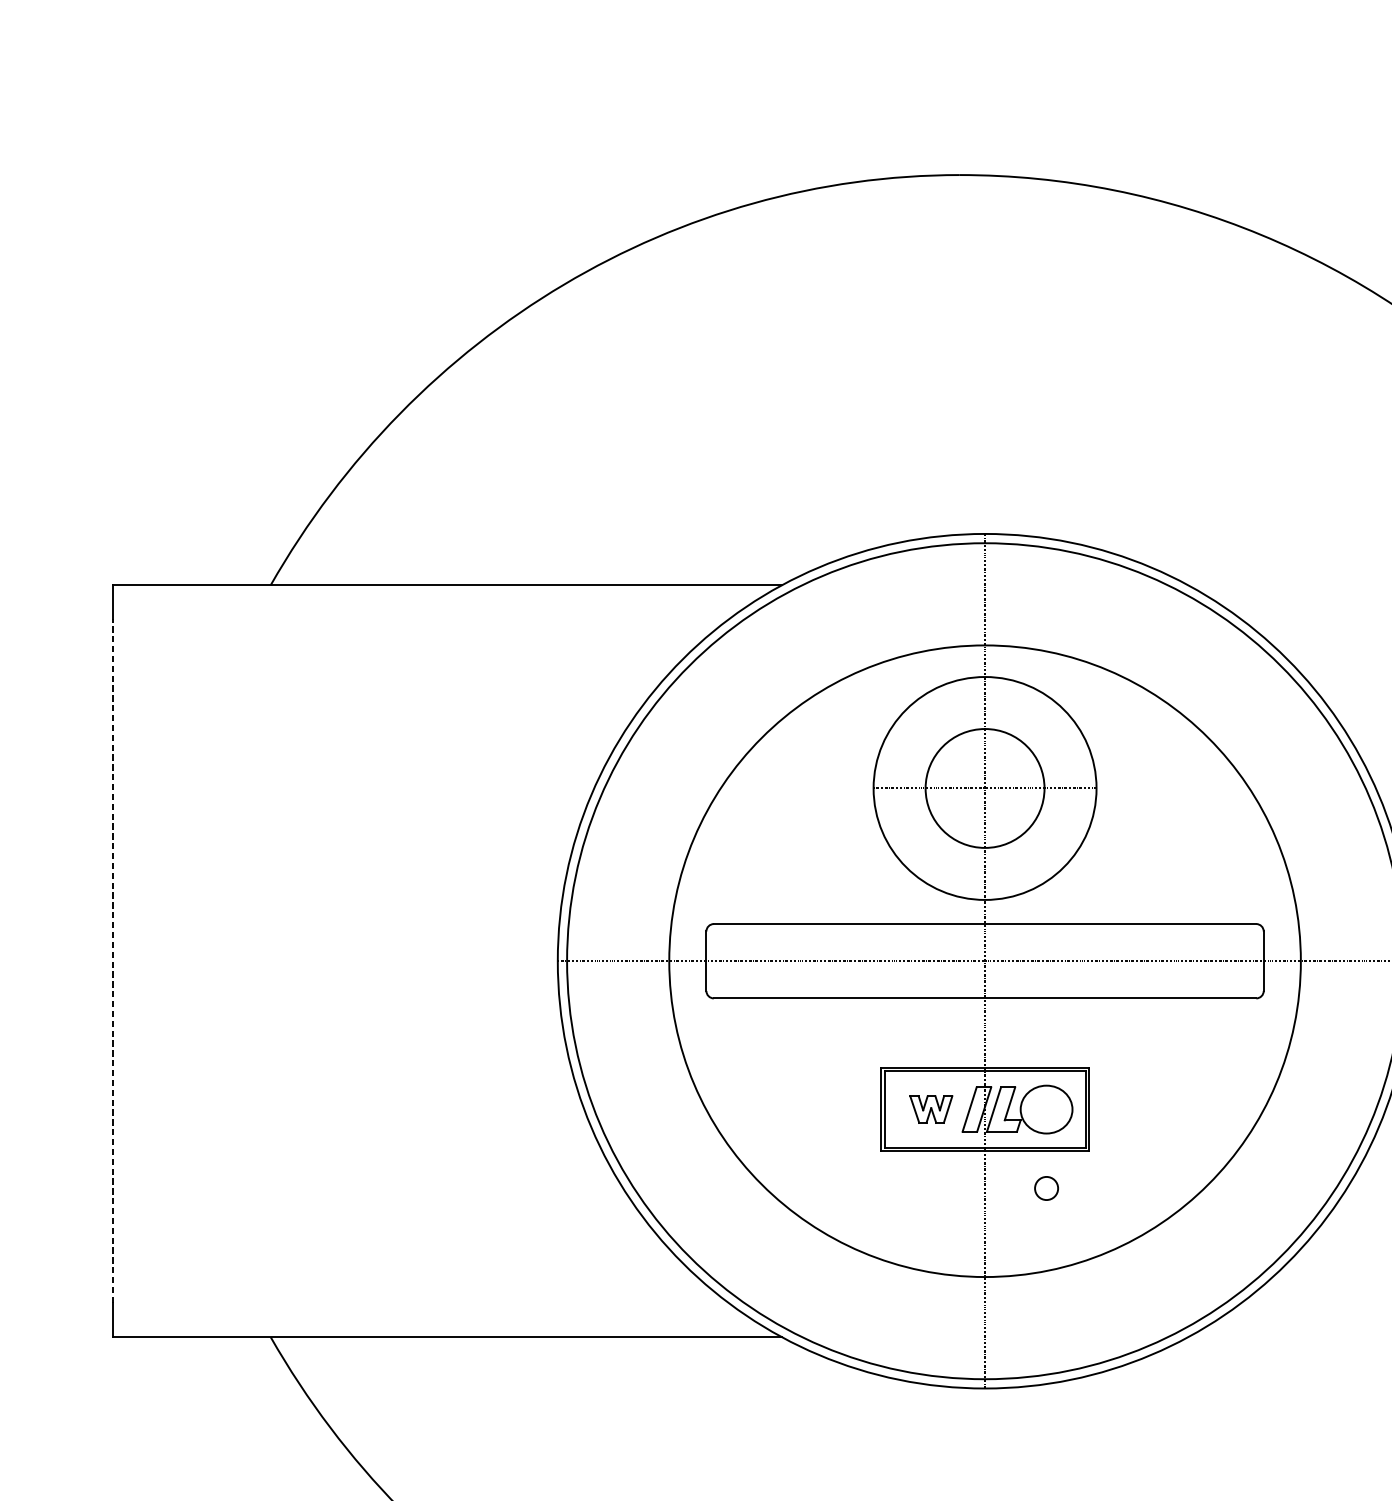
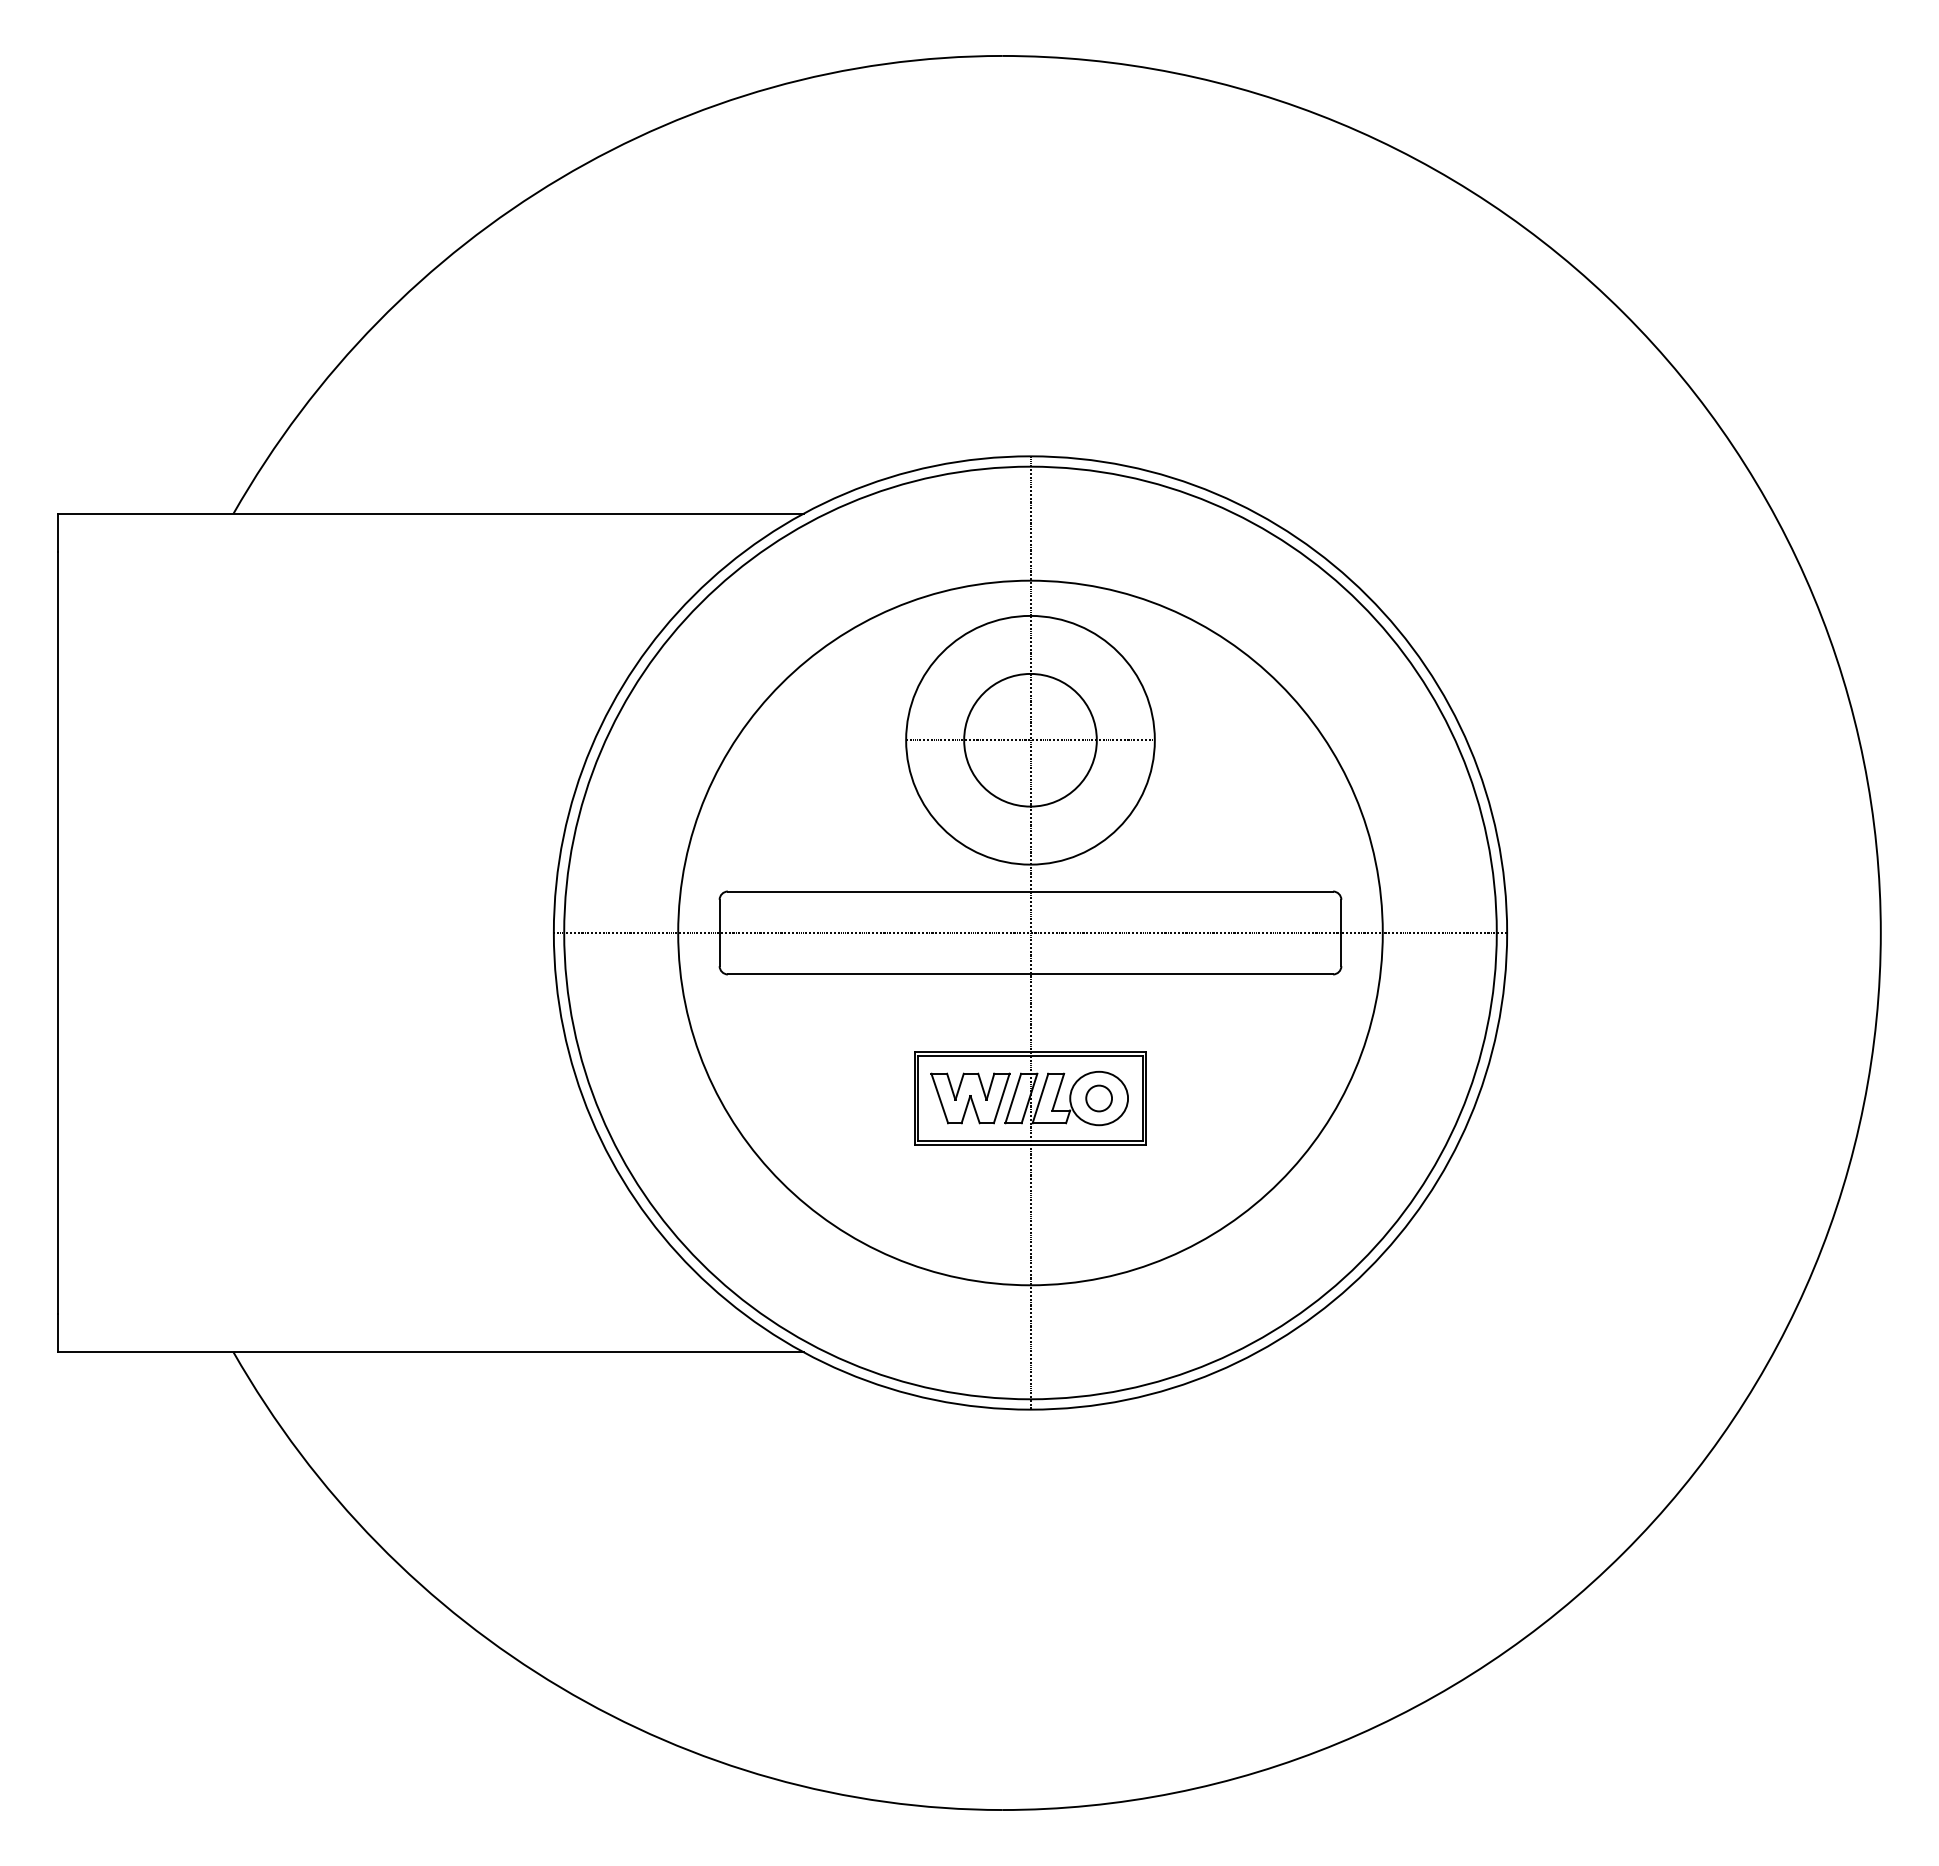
line: (113, 960) -> (58, 932), dashed -> solid
part: (931, 1109) -> (970, 1098), size x1.67
part: (1046, 1188) -> (1098, 1098), moved

